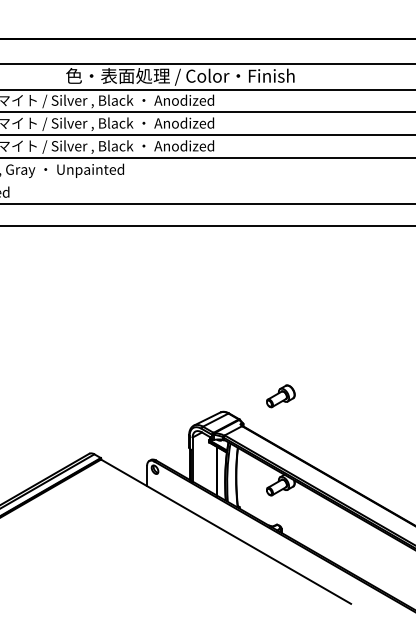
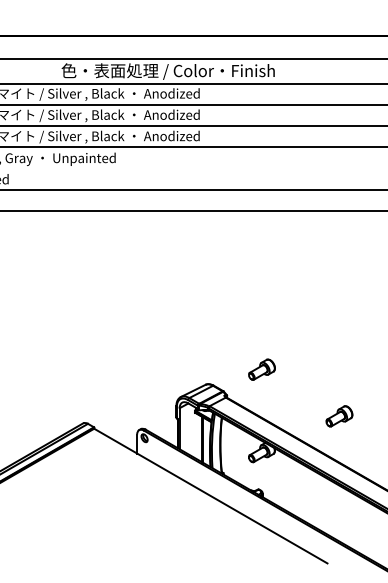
part: (363, 446) -> (339, 416), added

